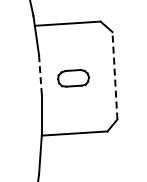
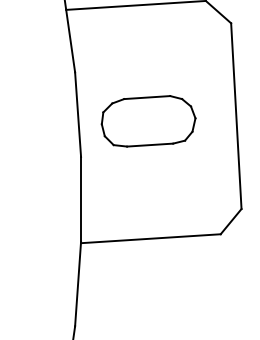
line: (40, 75) -> (78, 115), dashed -> solid
line: (114, 75) -> (235, 115), dashed -> solid
part: (73, 78) -> (148, 121), size x1.43

